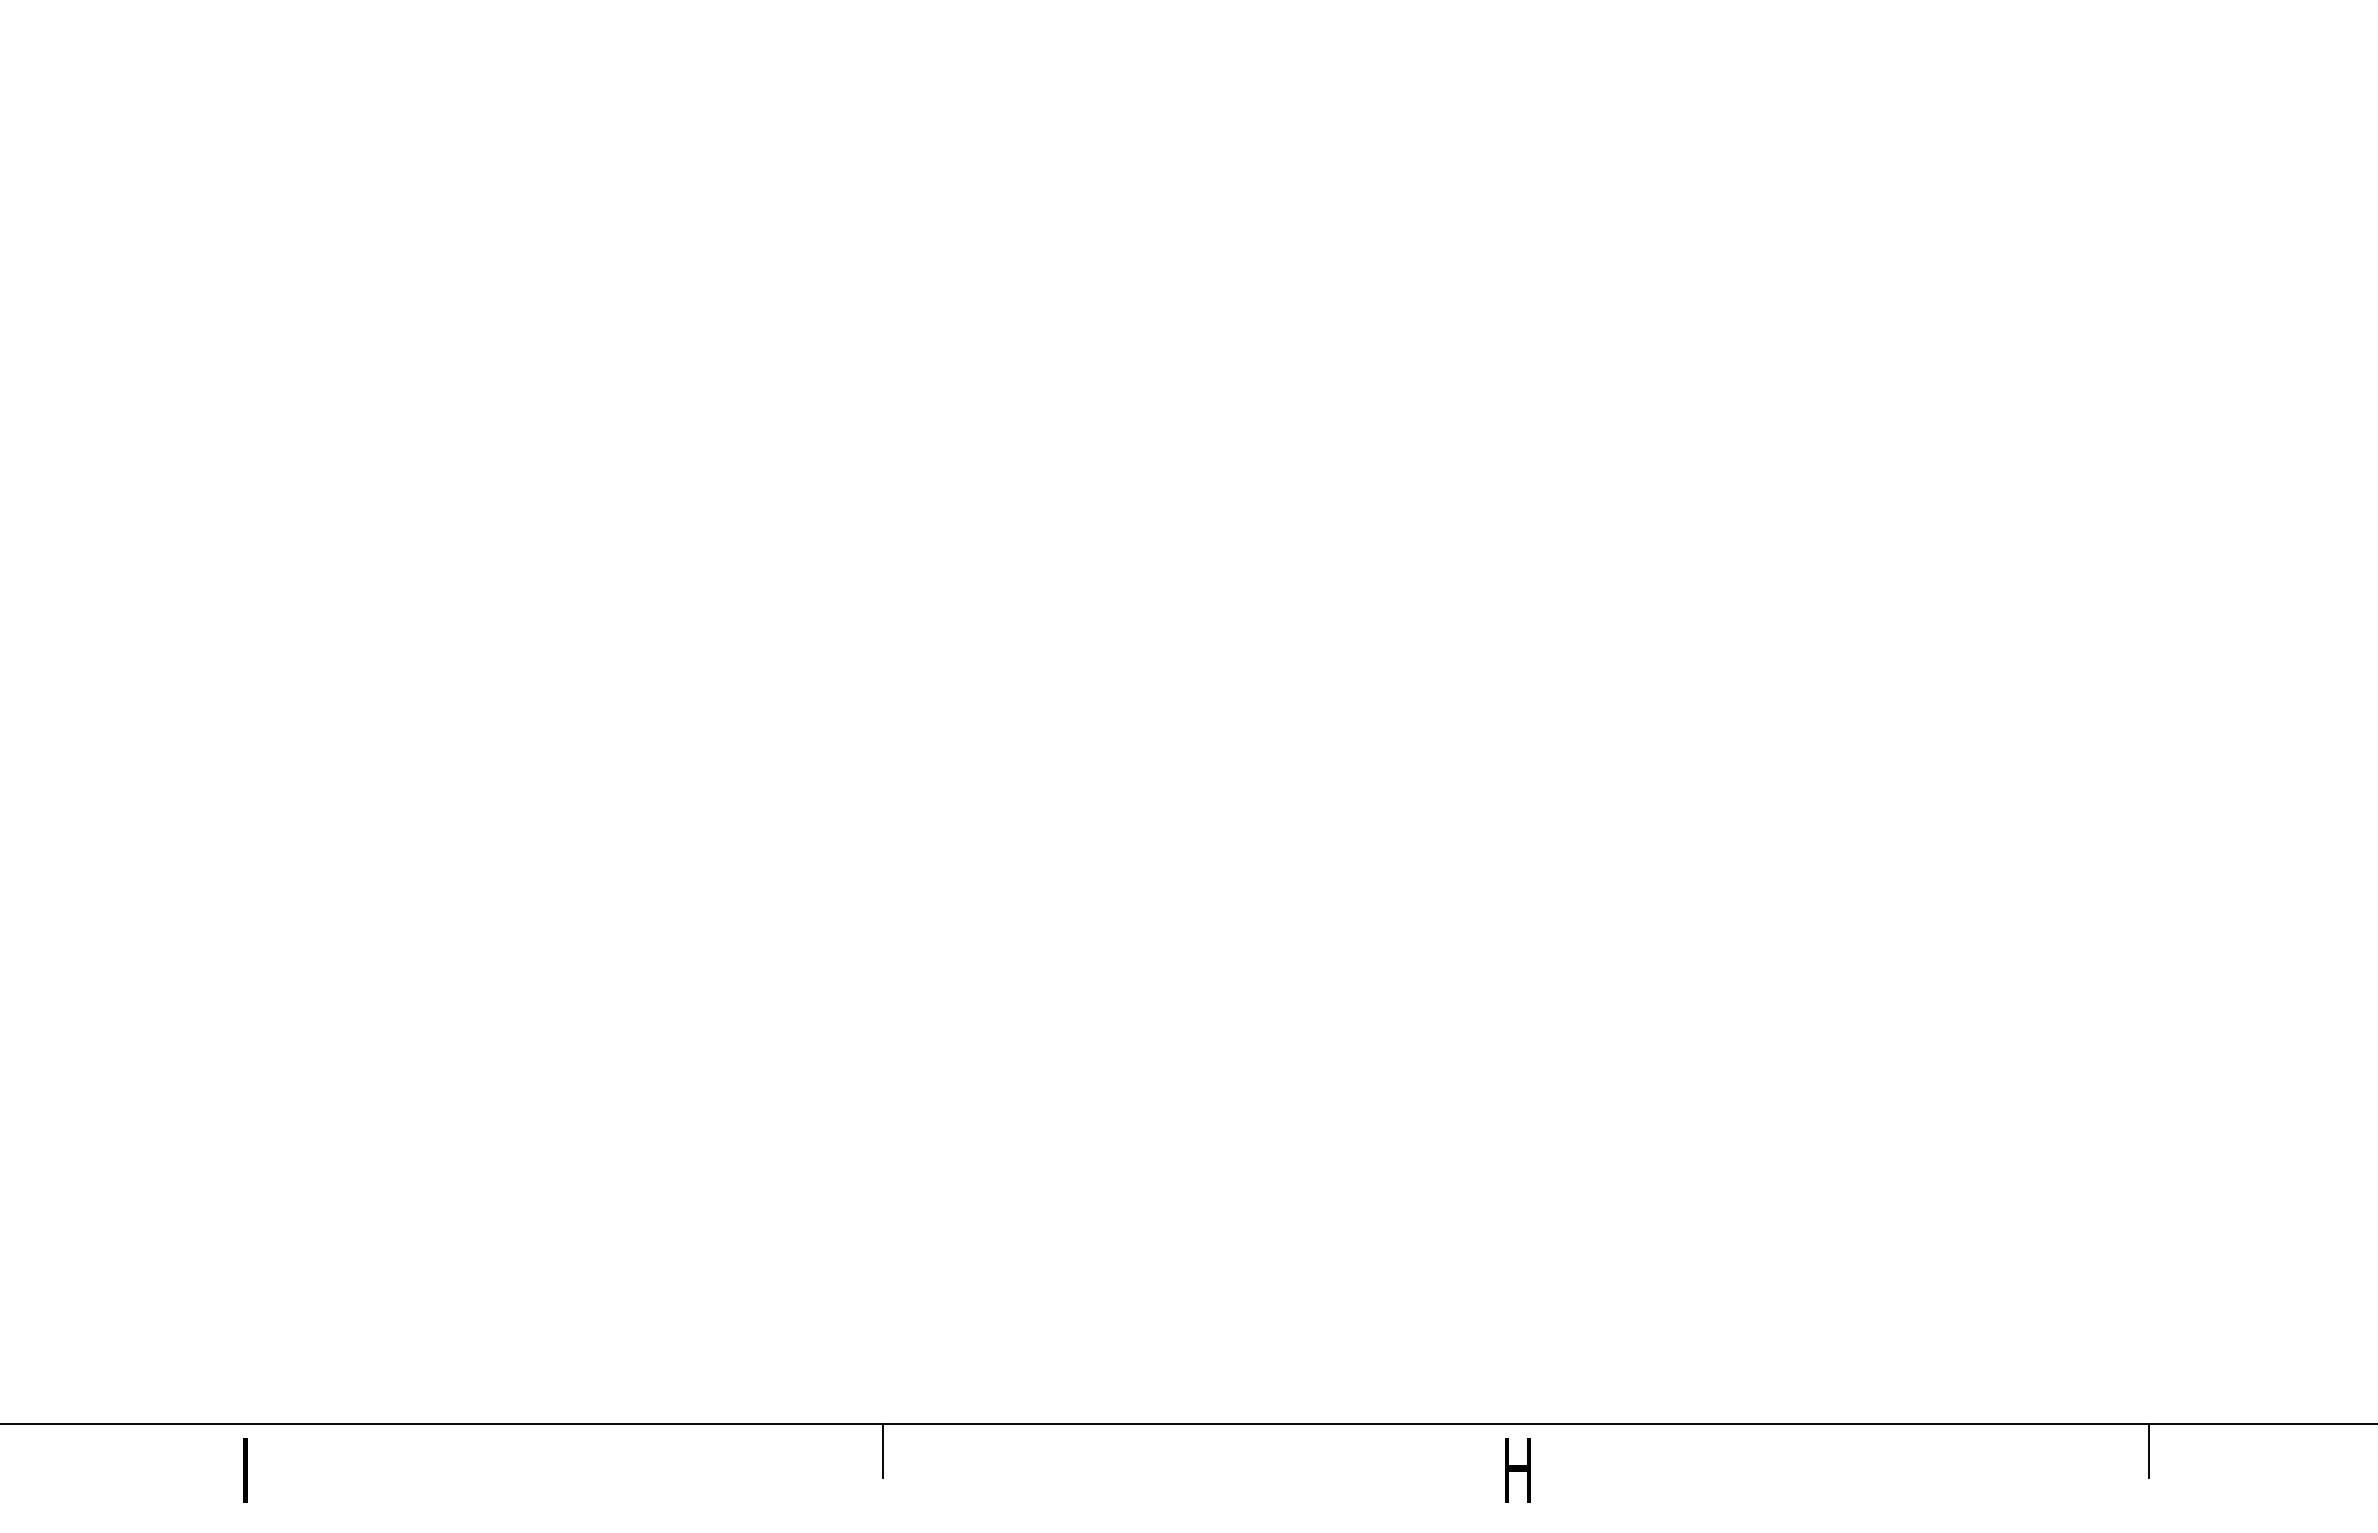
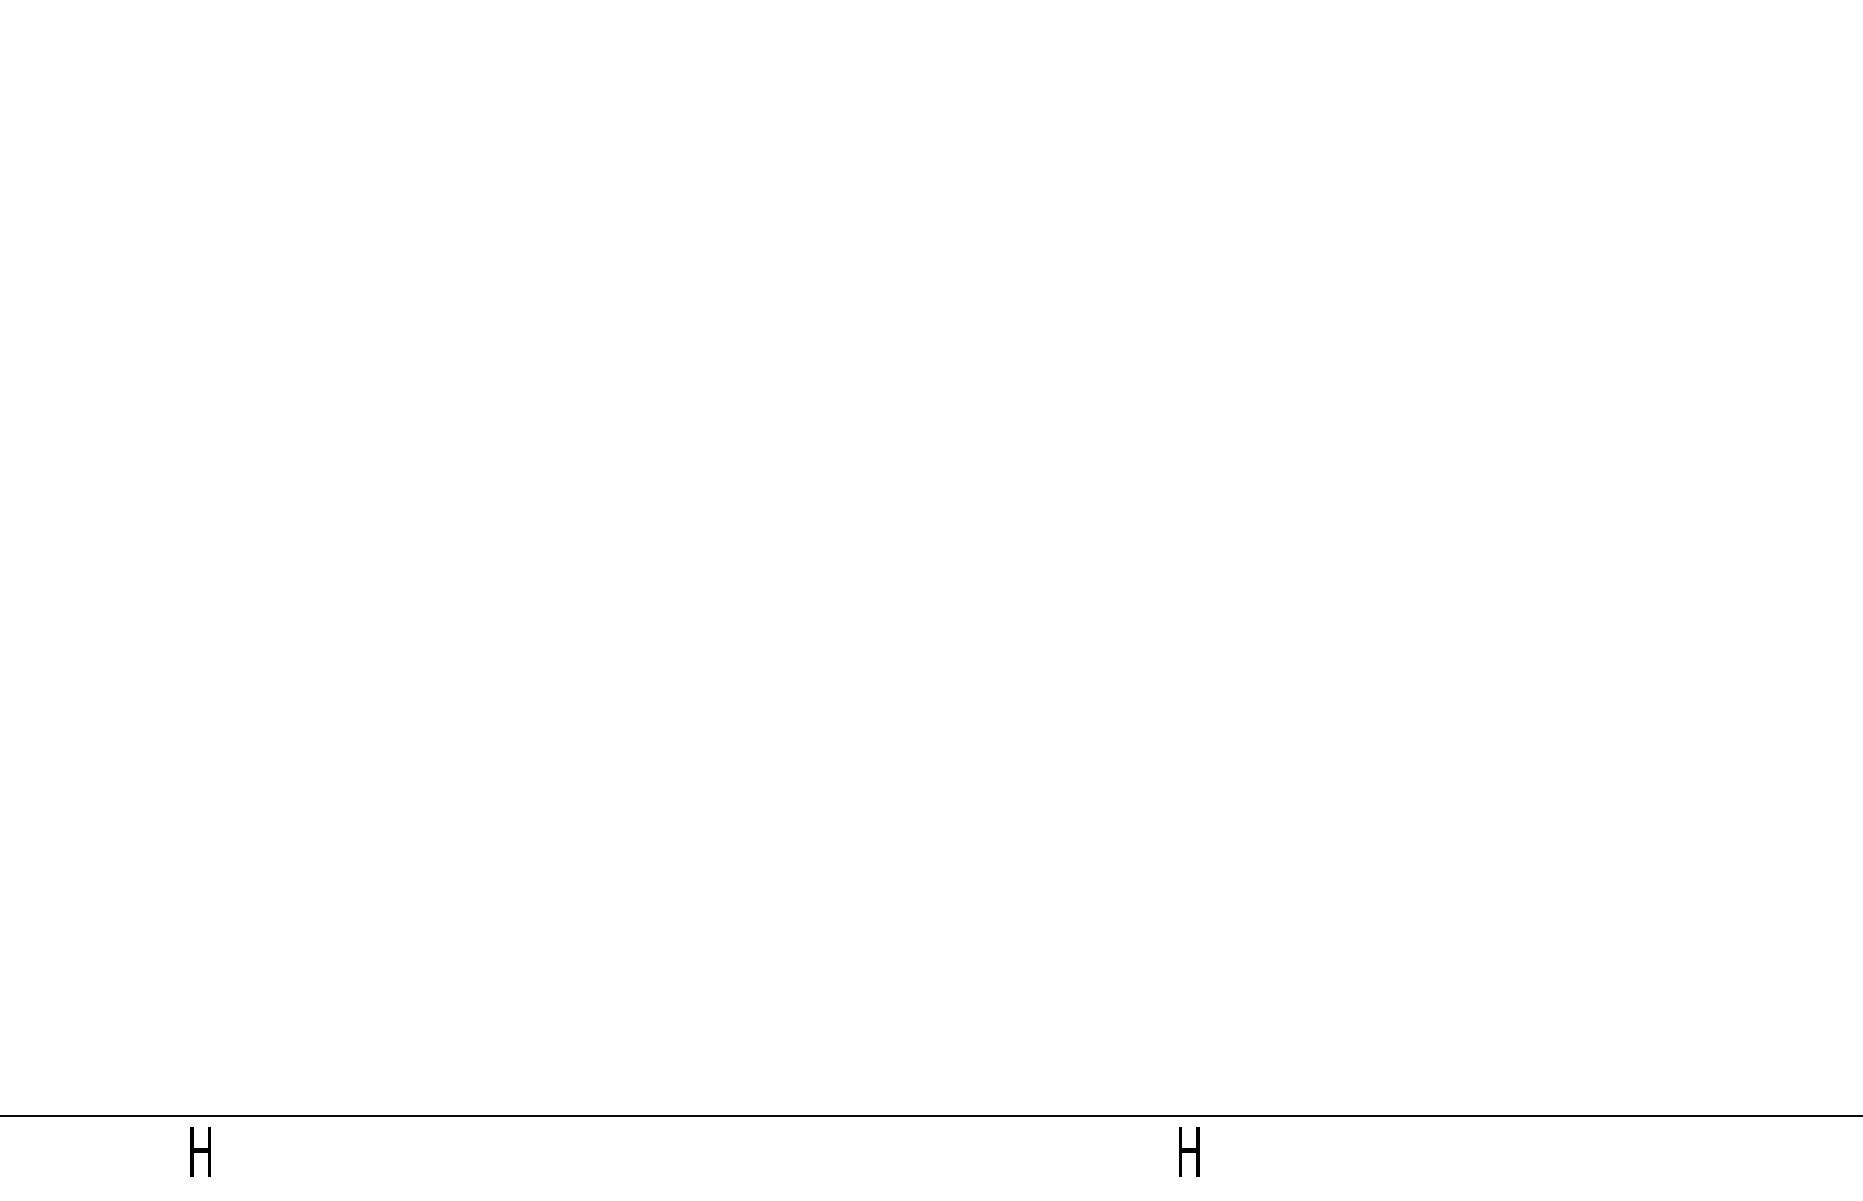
line: (883, 1451) -> (692, 1137), removed
line: (2148, 1451) -> (1683, 1137), removed
text: (258, 1470) -> (202, 1152), I -> H

